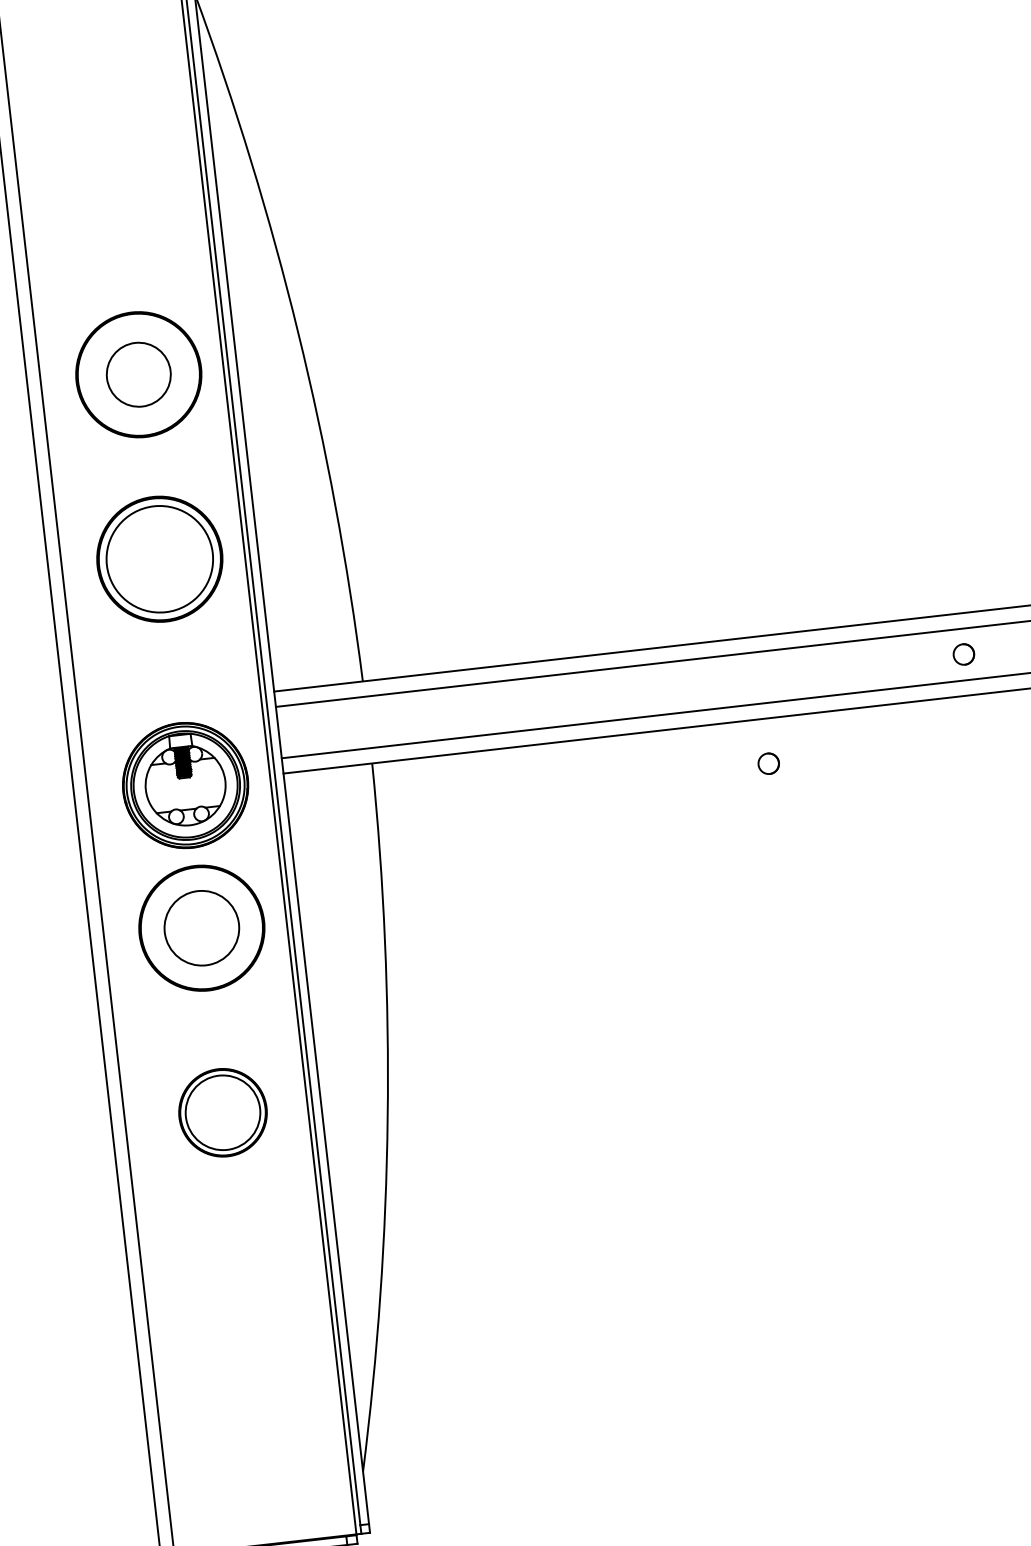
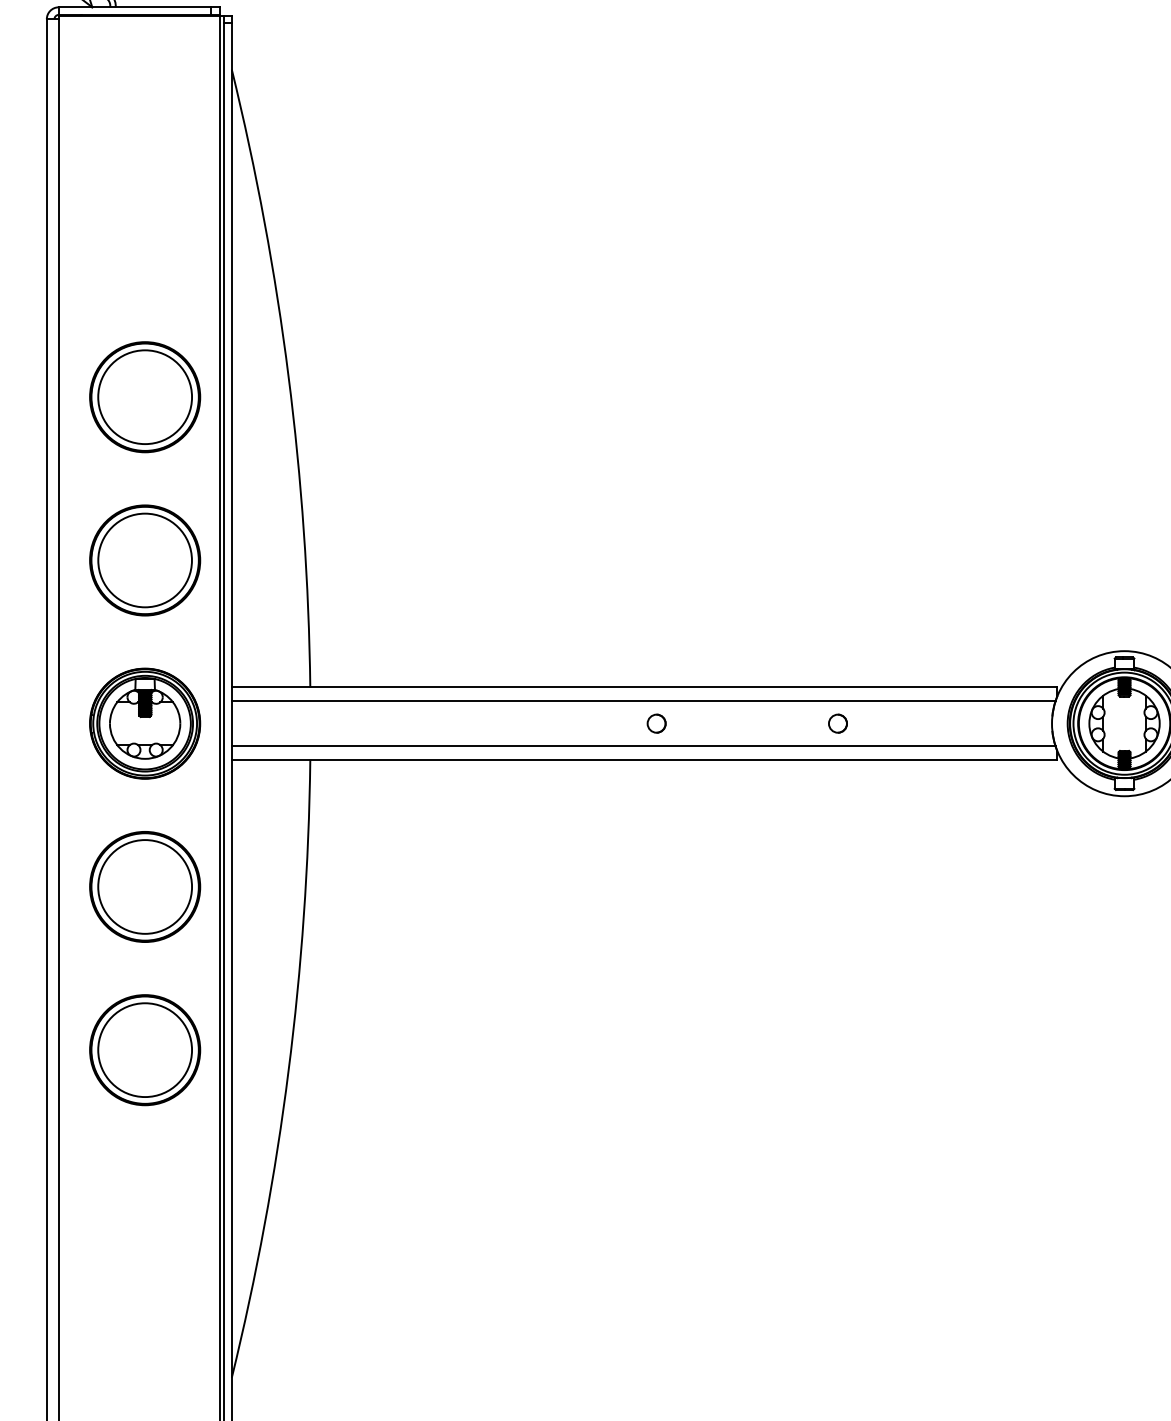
circle: (139, 375) -> (145, 397), size x1.67
circle: (768, 763) -> (656, 723), moved
part: (185, 785) -> (145, 723), moved
circle: (202, 927) -> (145, 886), size x1.43
part: (223, 1113) -> (145, 1050), size x1.43

